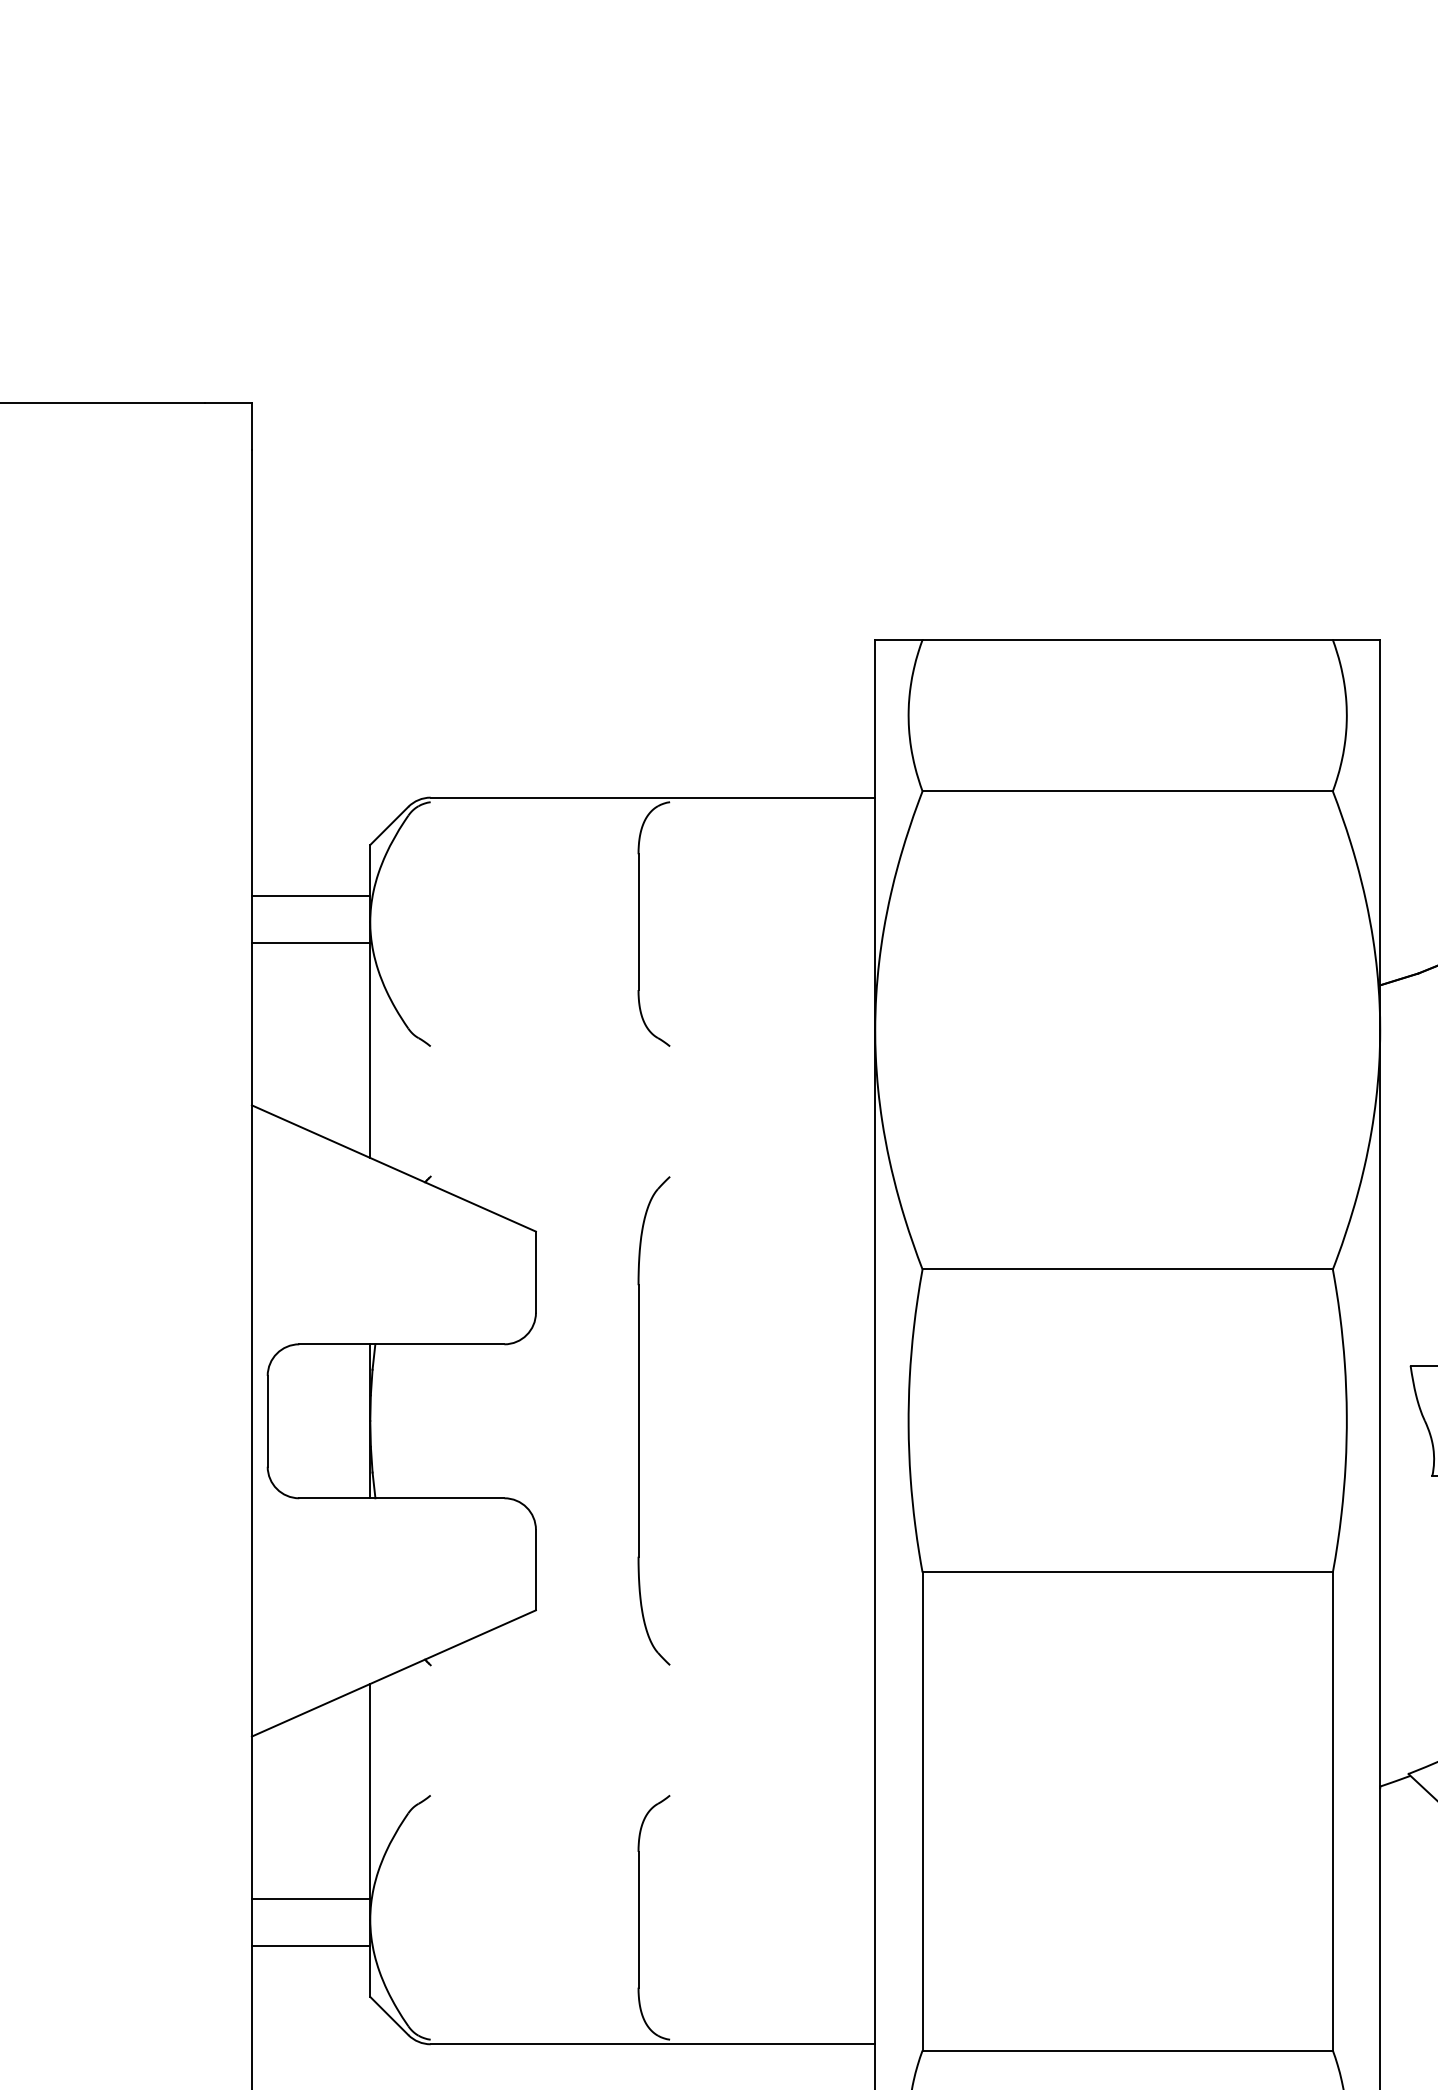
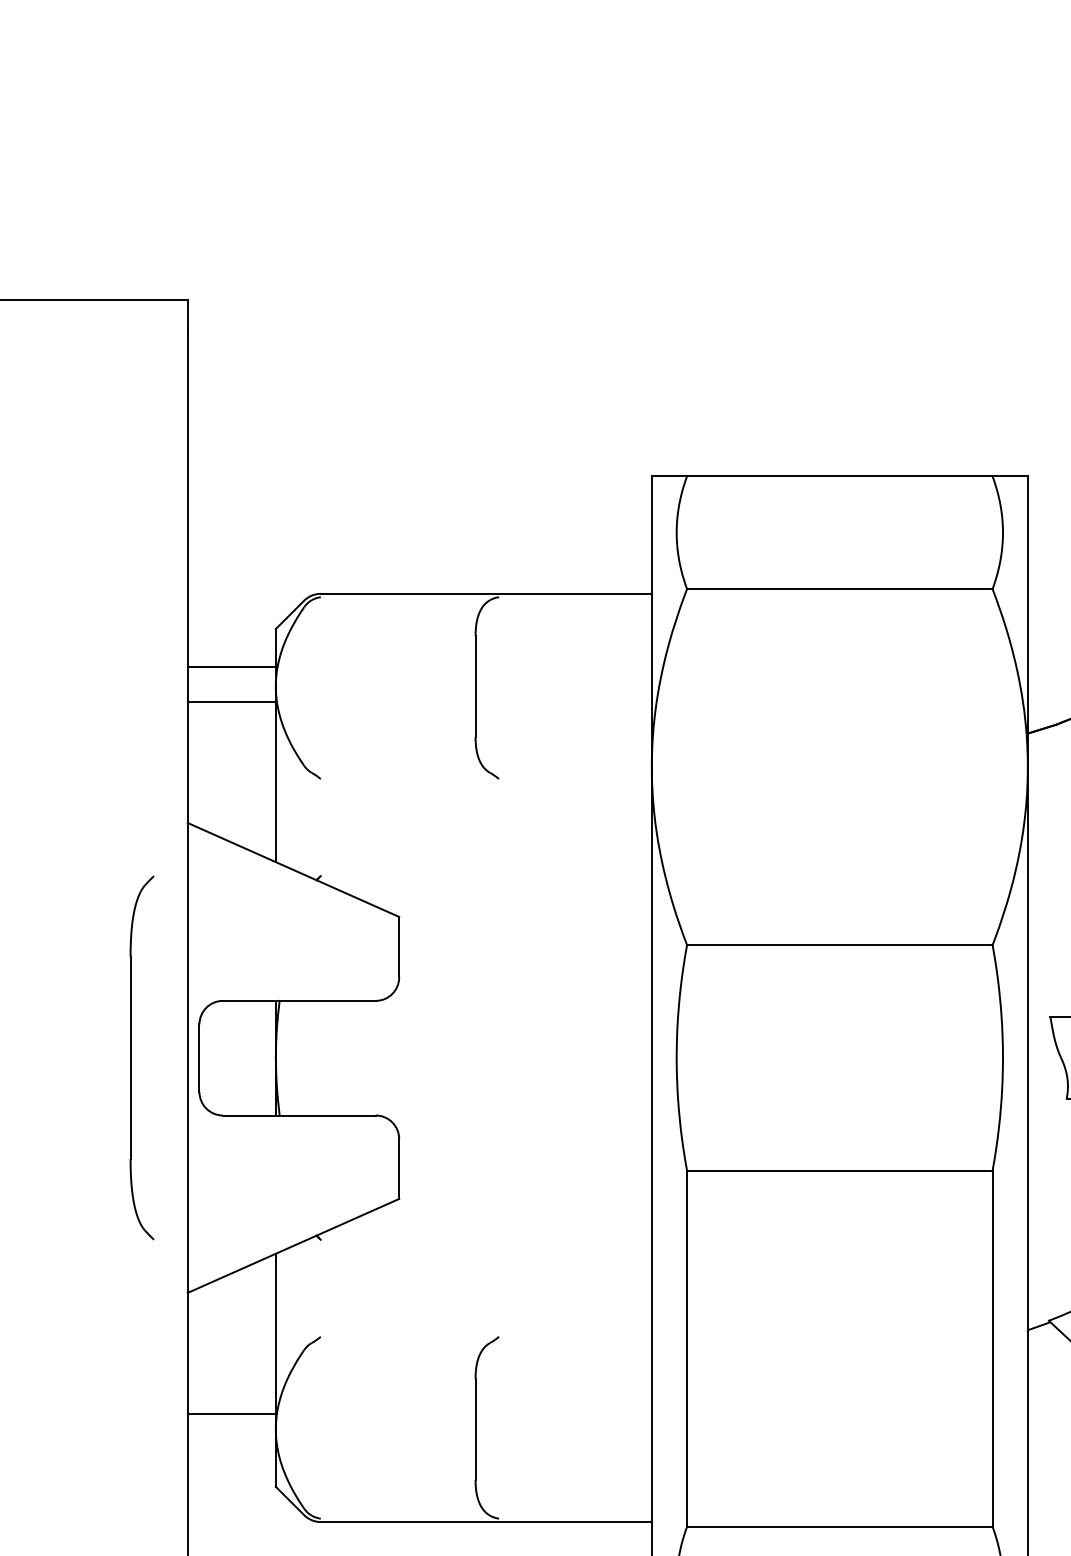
part: (639, 1420) -> (131, 1057), moved
line: (310, 1945) -> (231, 1448), removed

